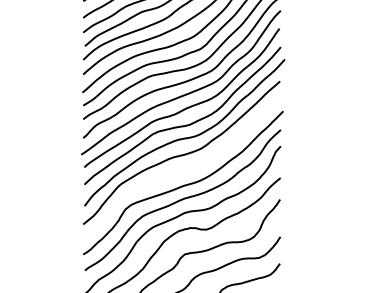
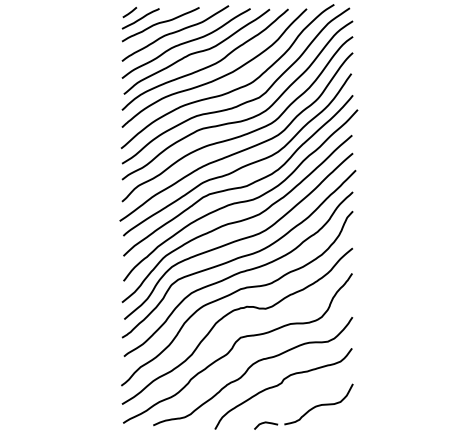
curve: (184, 169) -> (240, 238), added

